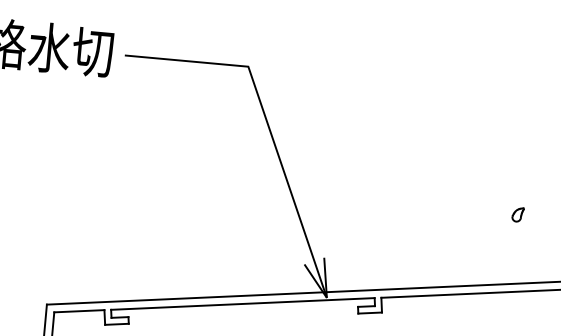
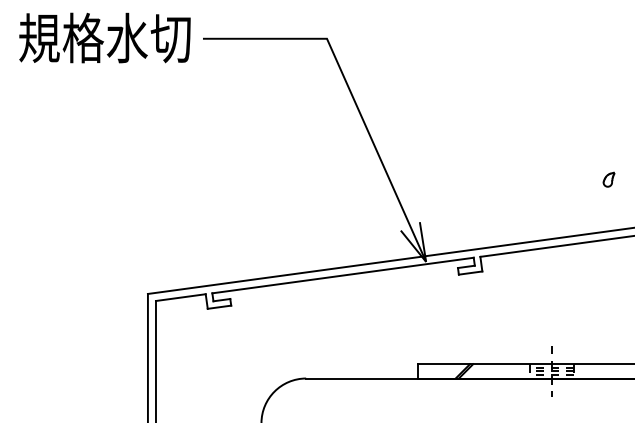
part: (517, 214) -> (608, 179), moved

